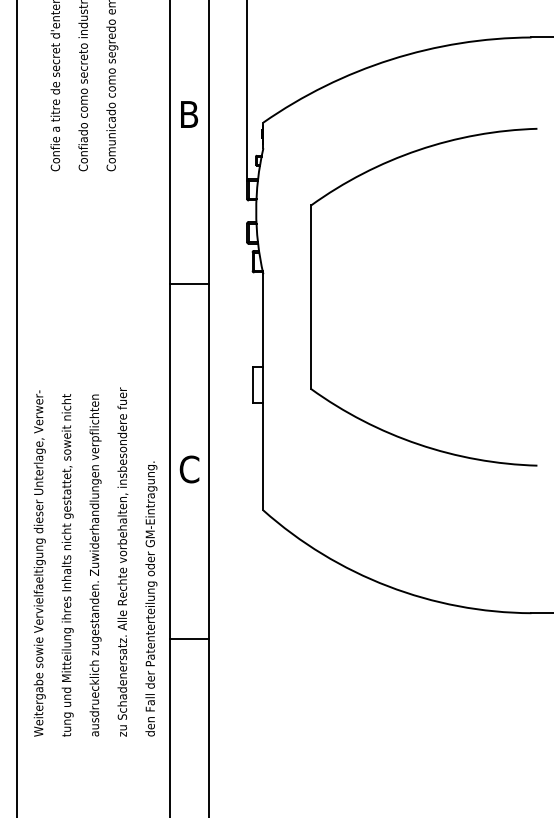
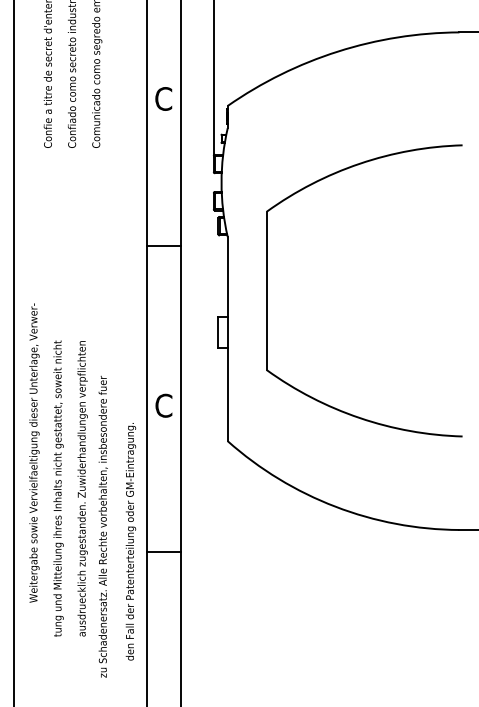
text: (189, 113) -> (163, 98), B -> C
part: (311, 296) -> (267, 290), moved
text: (121, 561) -> (102, 526), moved
text: (39, 562) -> (34, 452), moved
text: (150, 598) -> (130, 541), moved

